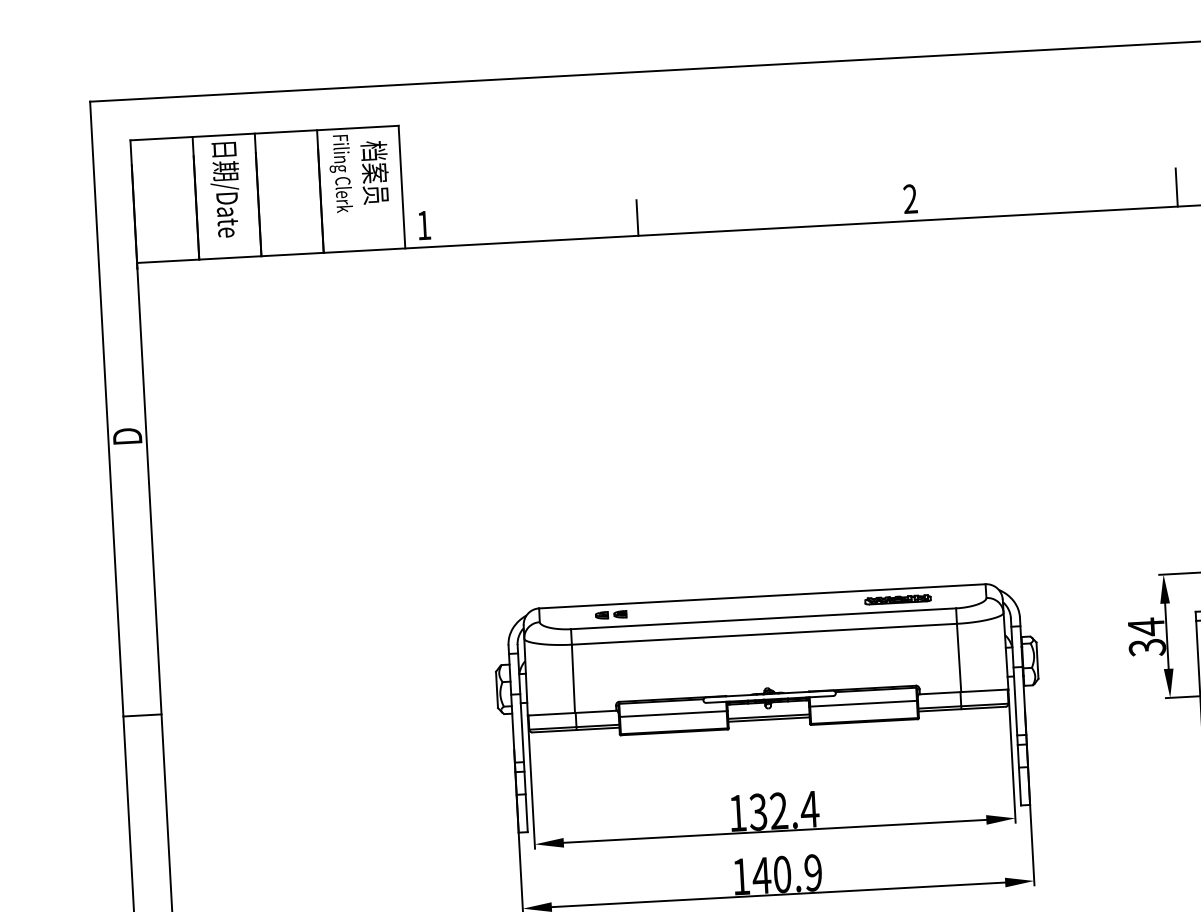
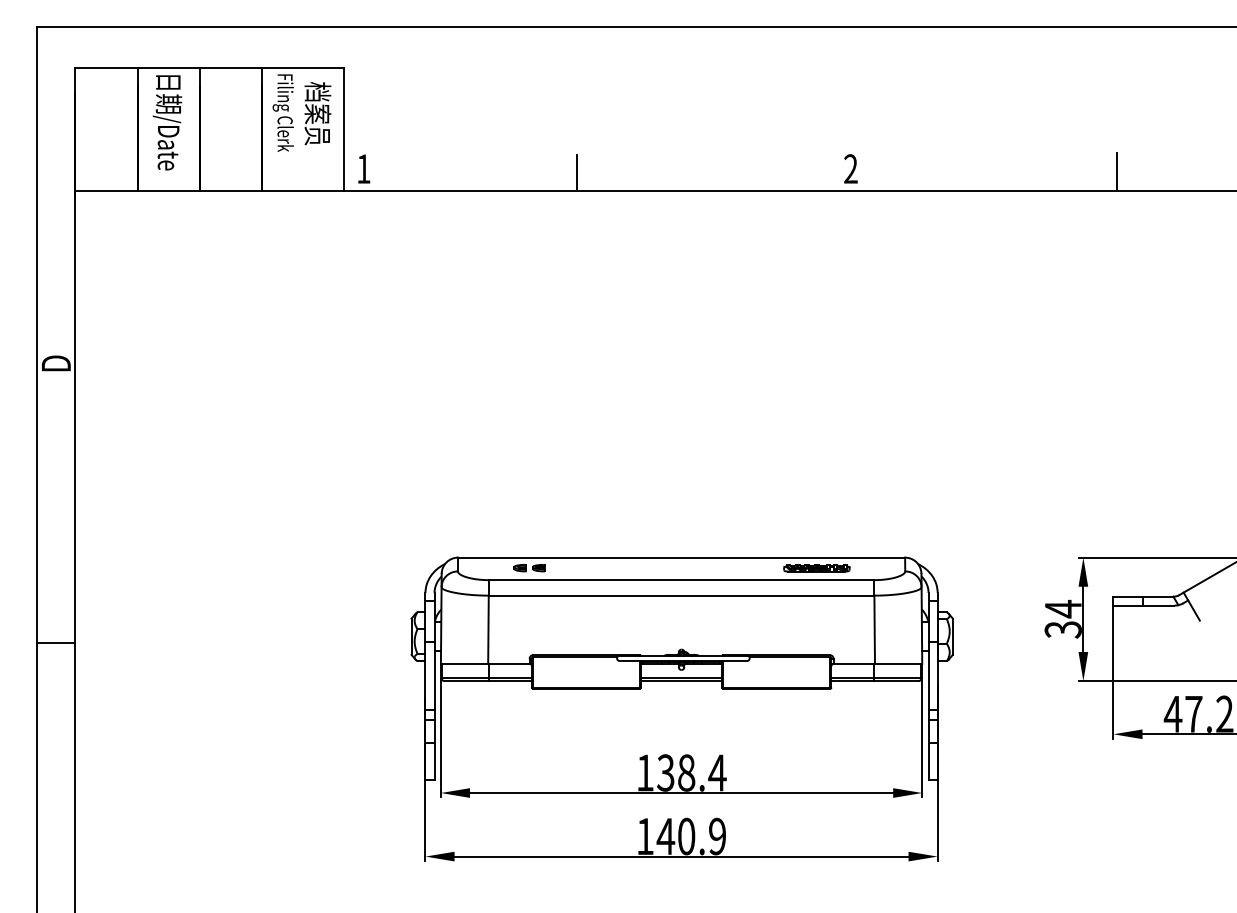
line: (863, 703) -> (776, 670), removed
line: (672, 714) -> (585, 670), removed
text: (778, 810) -> (686, 772), 132.4 -> 138.4

